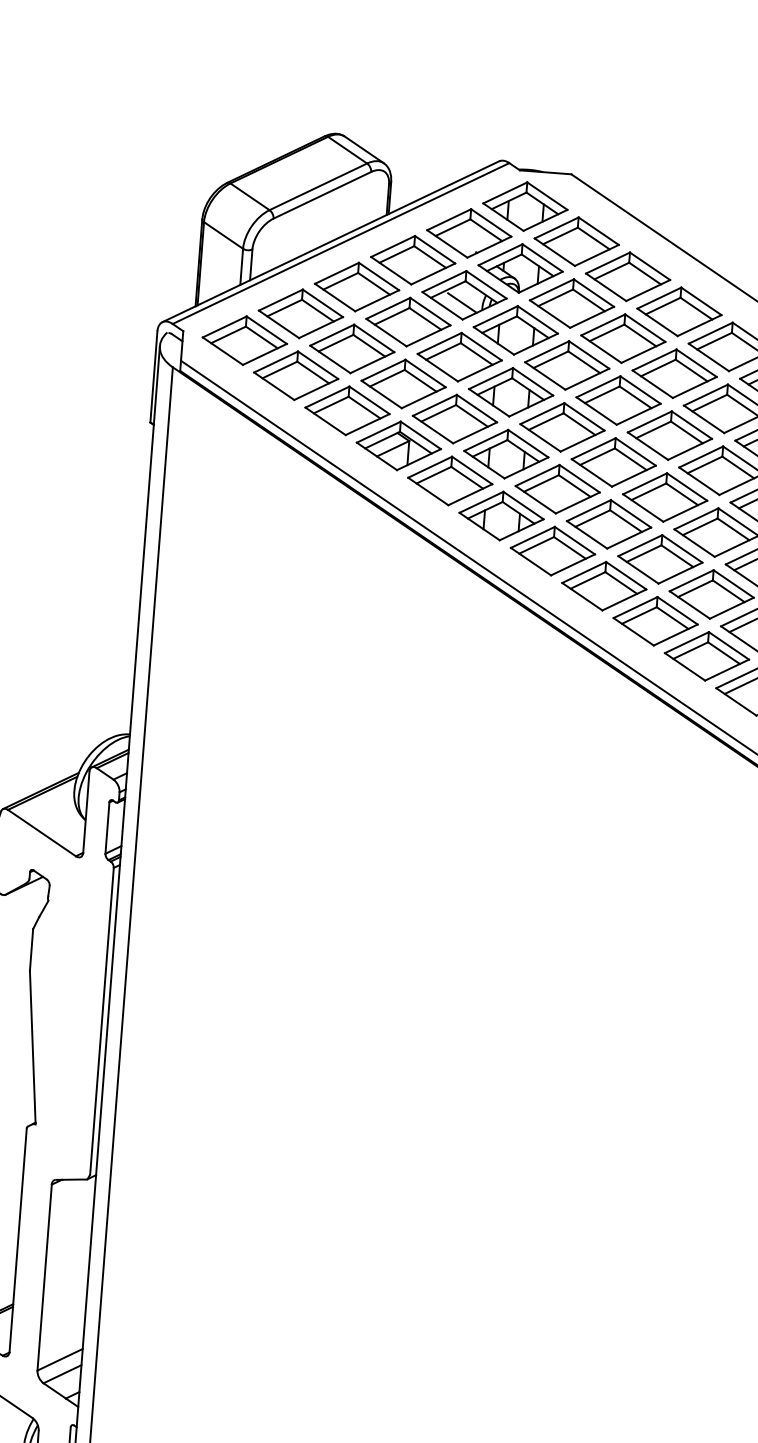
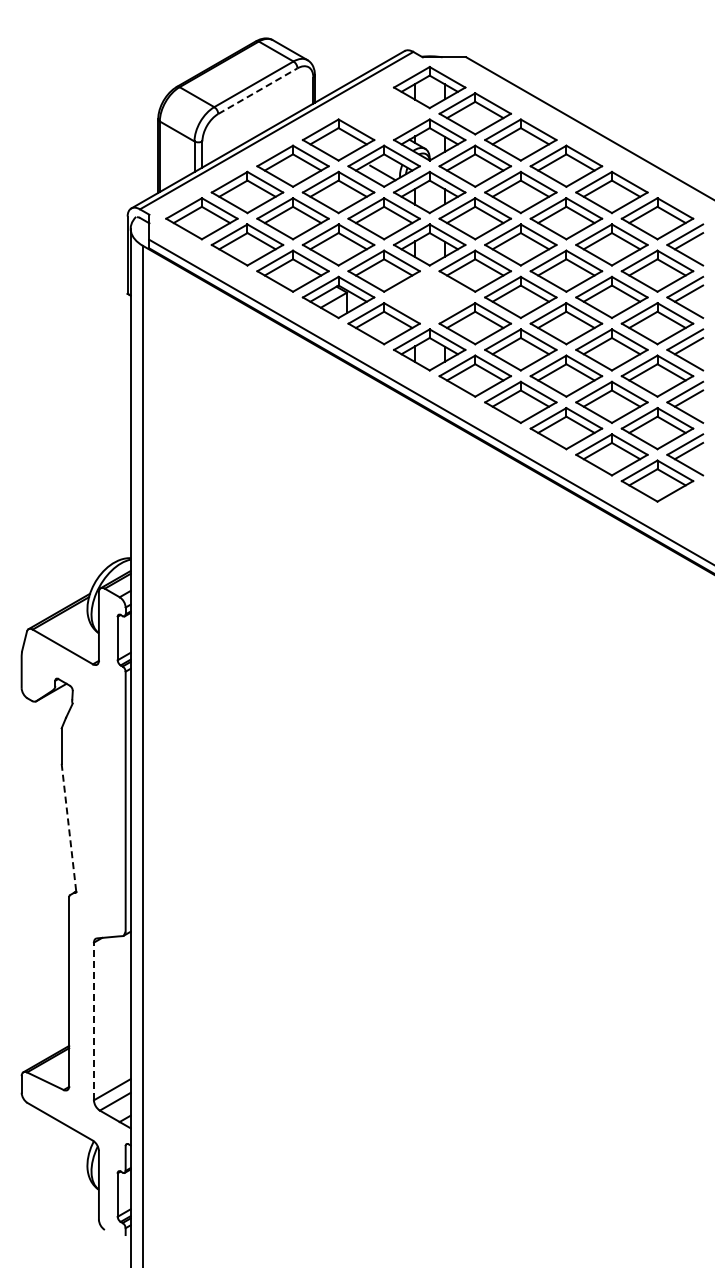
line: (321, 195) -> (257, 91), solid -> dashed
part: (468, 233) -> (383, 113), removed
part: (506, 454) -> (429, 297), removed
line: (33, 1047) -> (69, 828), solid -> dashed
line: (44, 1277) -> (93, 1021), solid -> dashed

